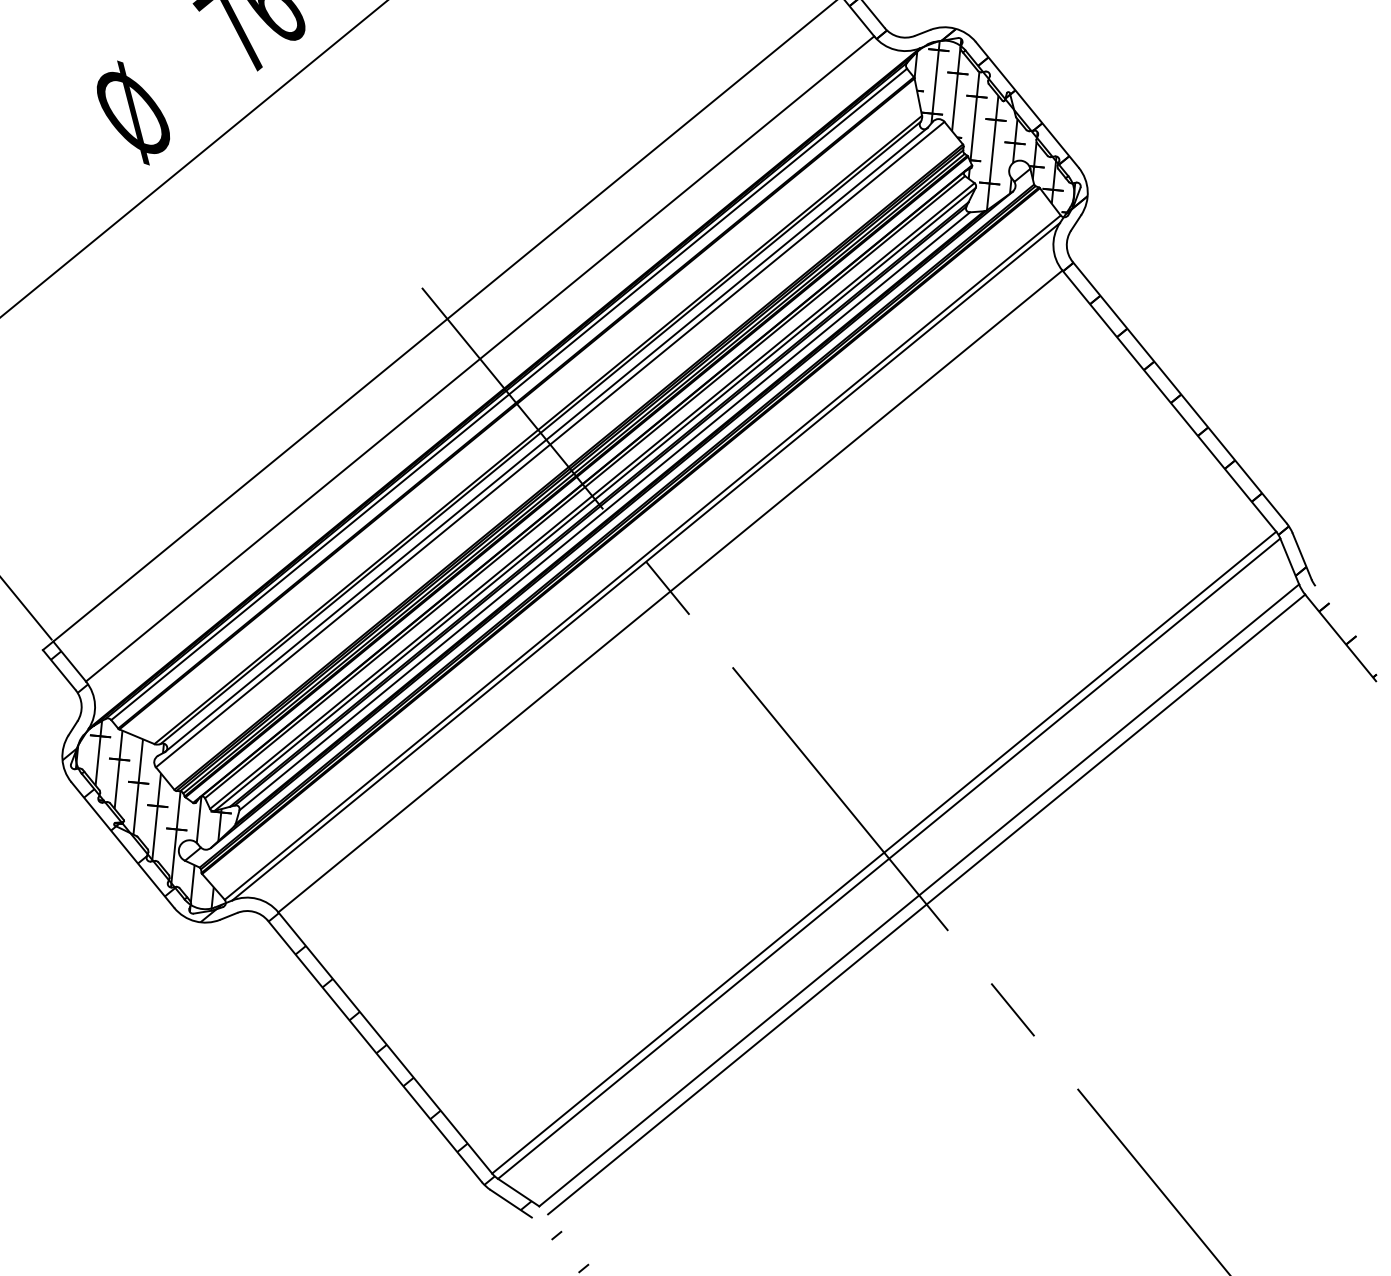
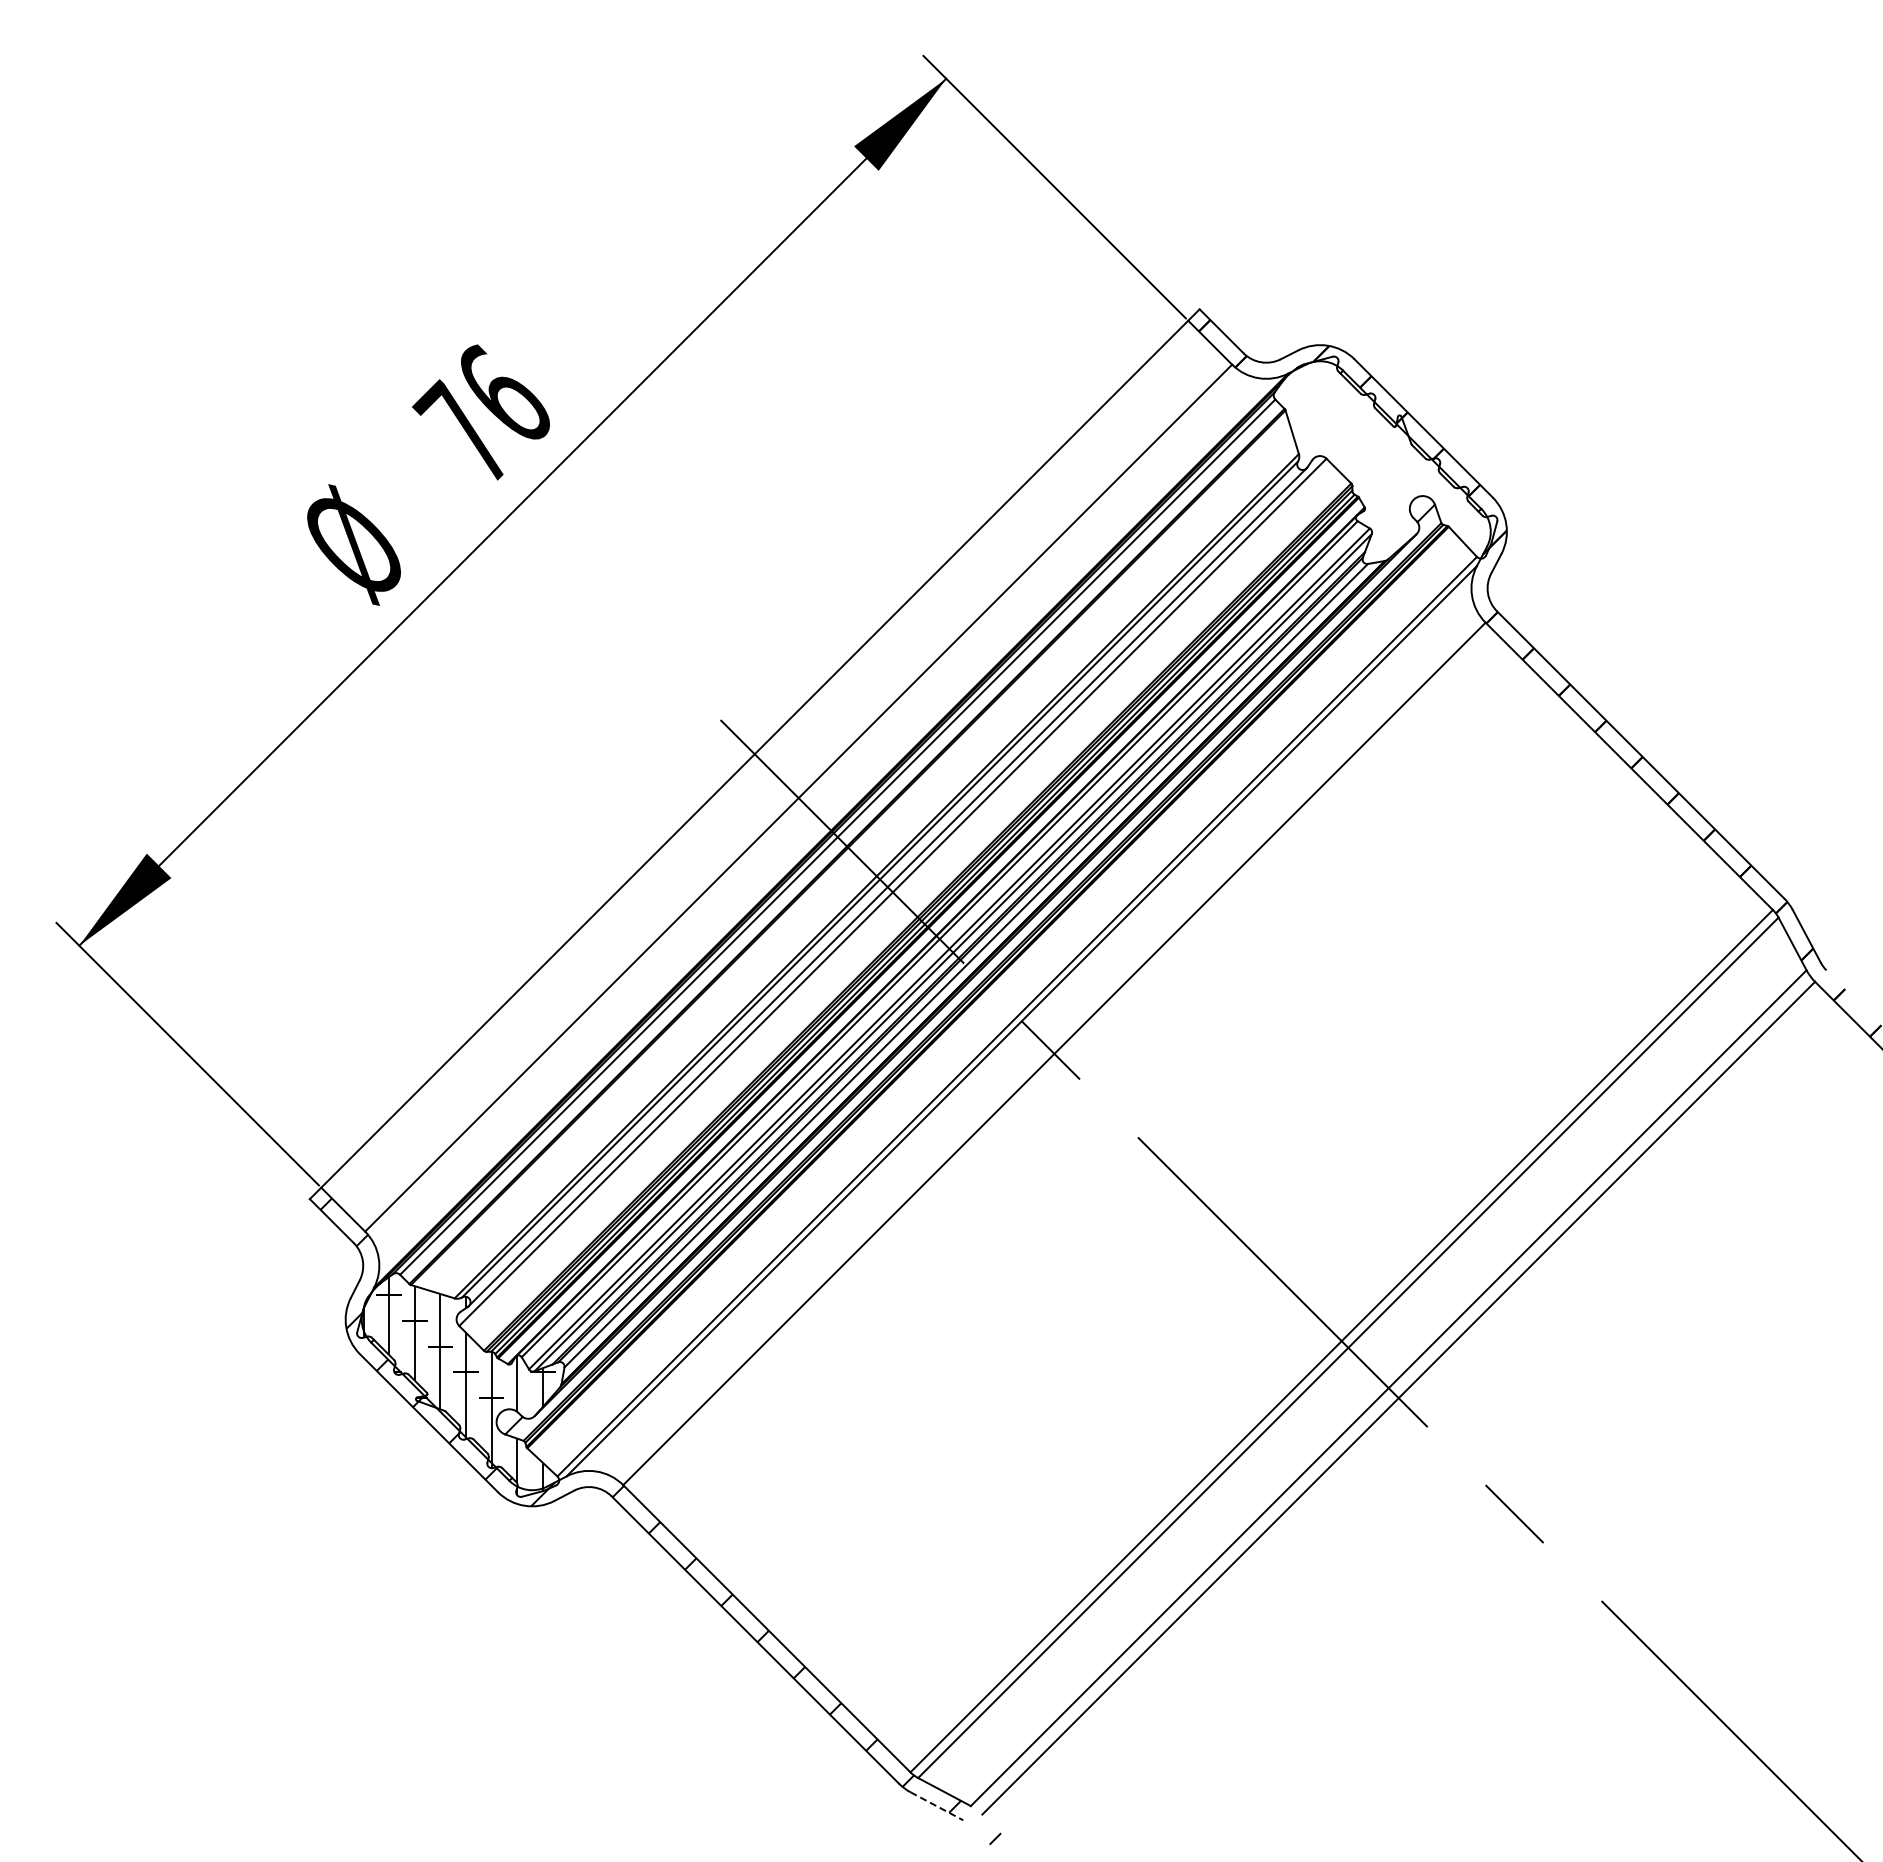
hatch: (994, 126) -> (1387, 458), removed
line: (510, 1203) -> (936, 1806), solid -> dashed

